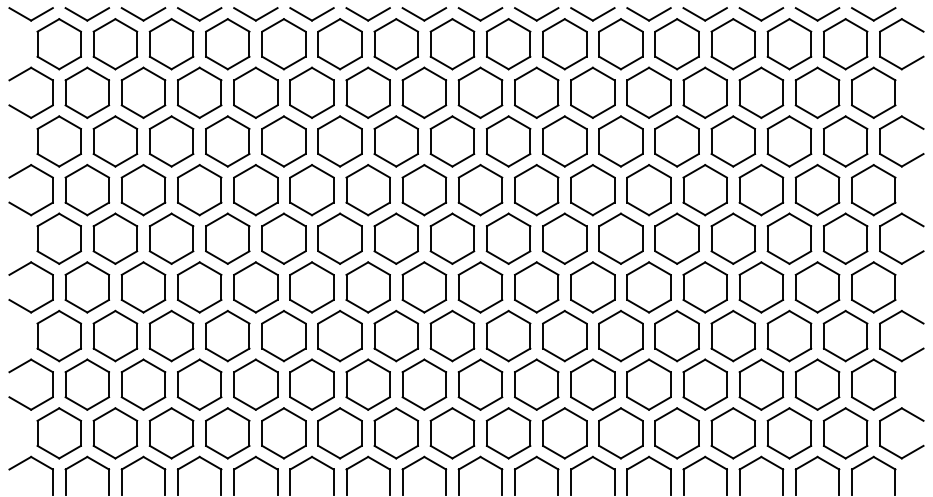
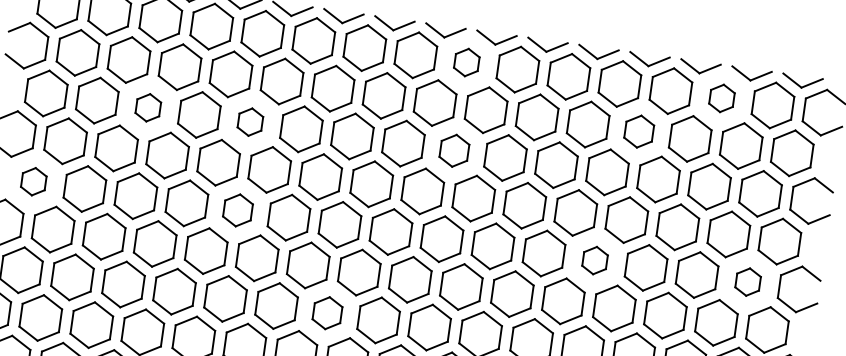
part: (508, 44) -> (466, 62), size x0.6
part: (789, 44) -> (721, 98), size x0.6
part: (704, 92) -> (638, 131), size x0.7
part: (171, 141) -> (148, 107), size x0.6
part: (283, 141) -> (249, 122), size x0.6
part: (508, 141) -> (454, 150), size x0.7
part: (58, 238) -> (33, 181), size x0.6
part: (283, 238) -> (237, 210), size x0.7
part: (676, 238) -> (594, 260), size x0.6
part: (845, 238) -> (748, 281), size x0.6
part: (395, 335) -> (326, 312), size x0.7

